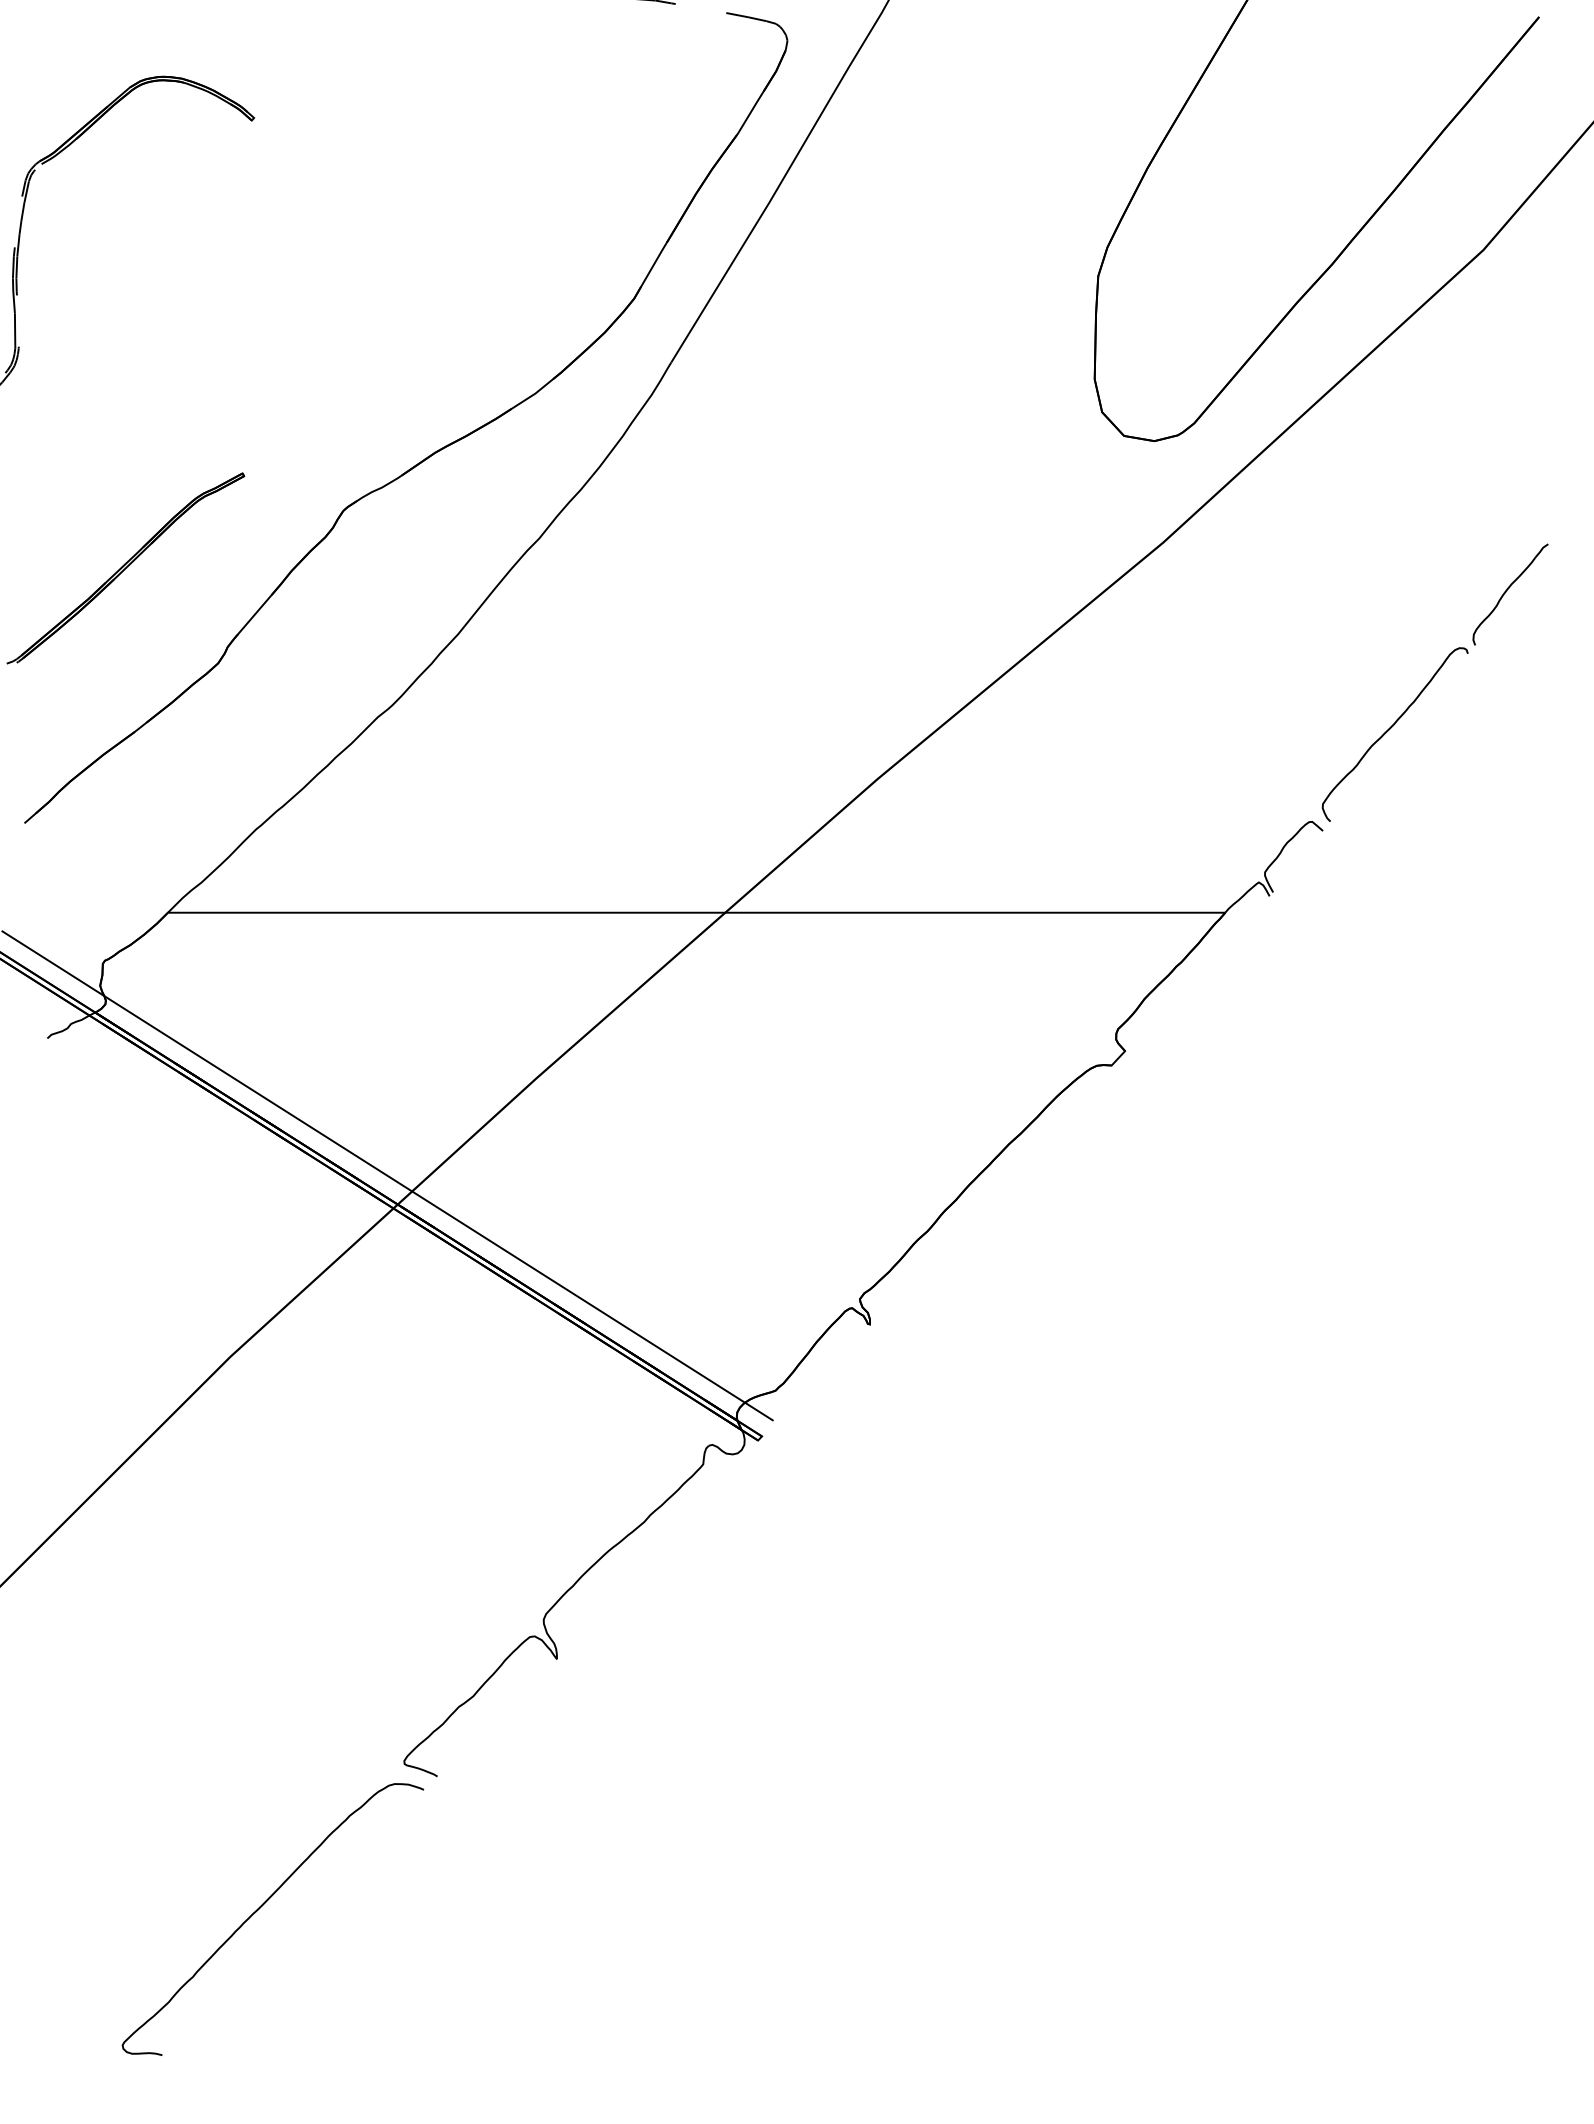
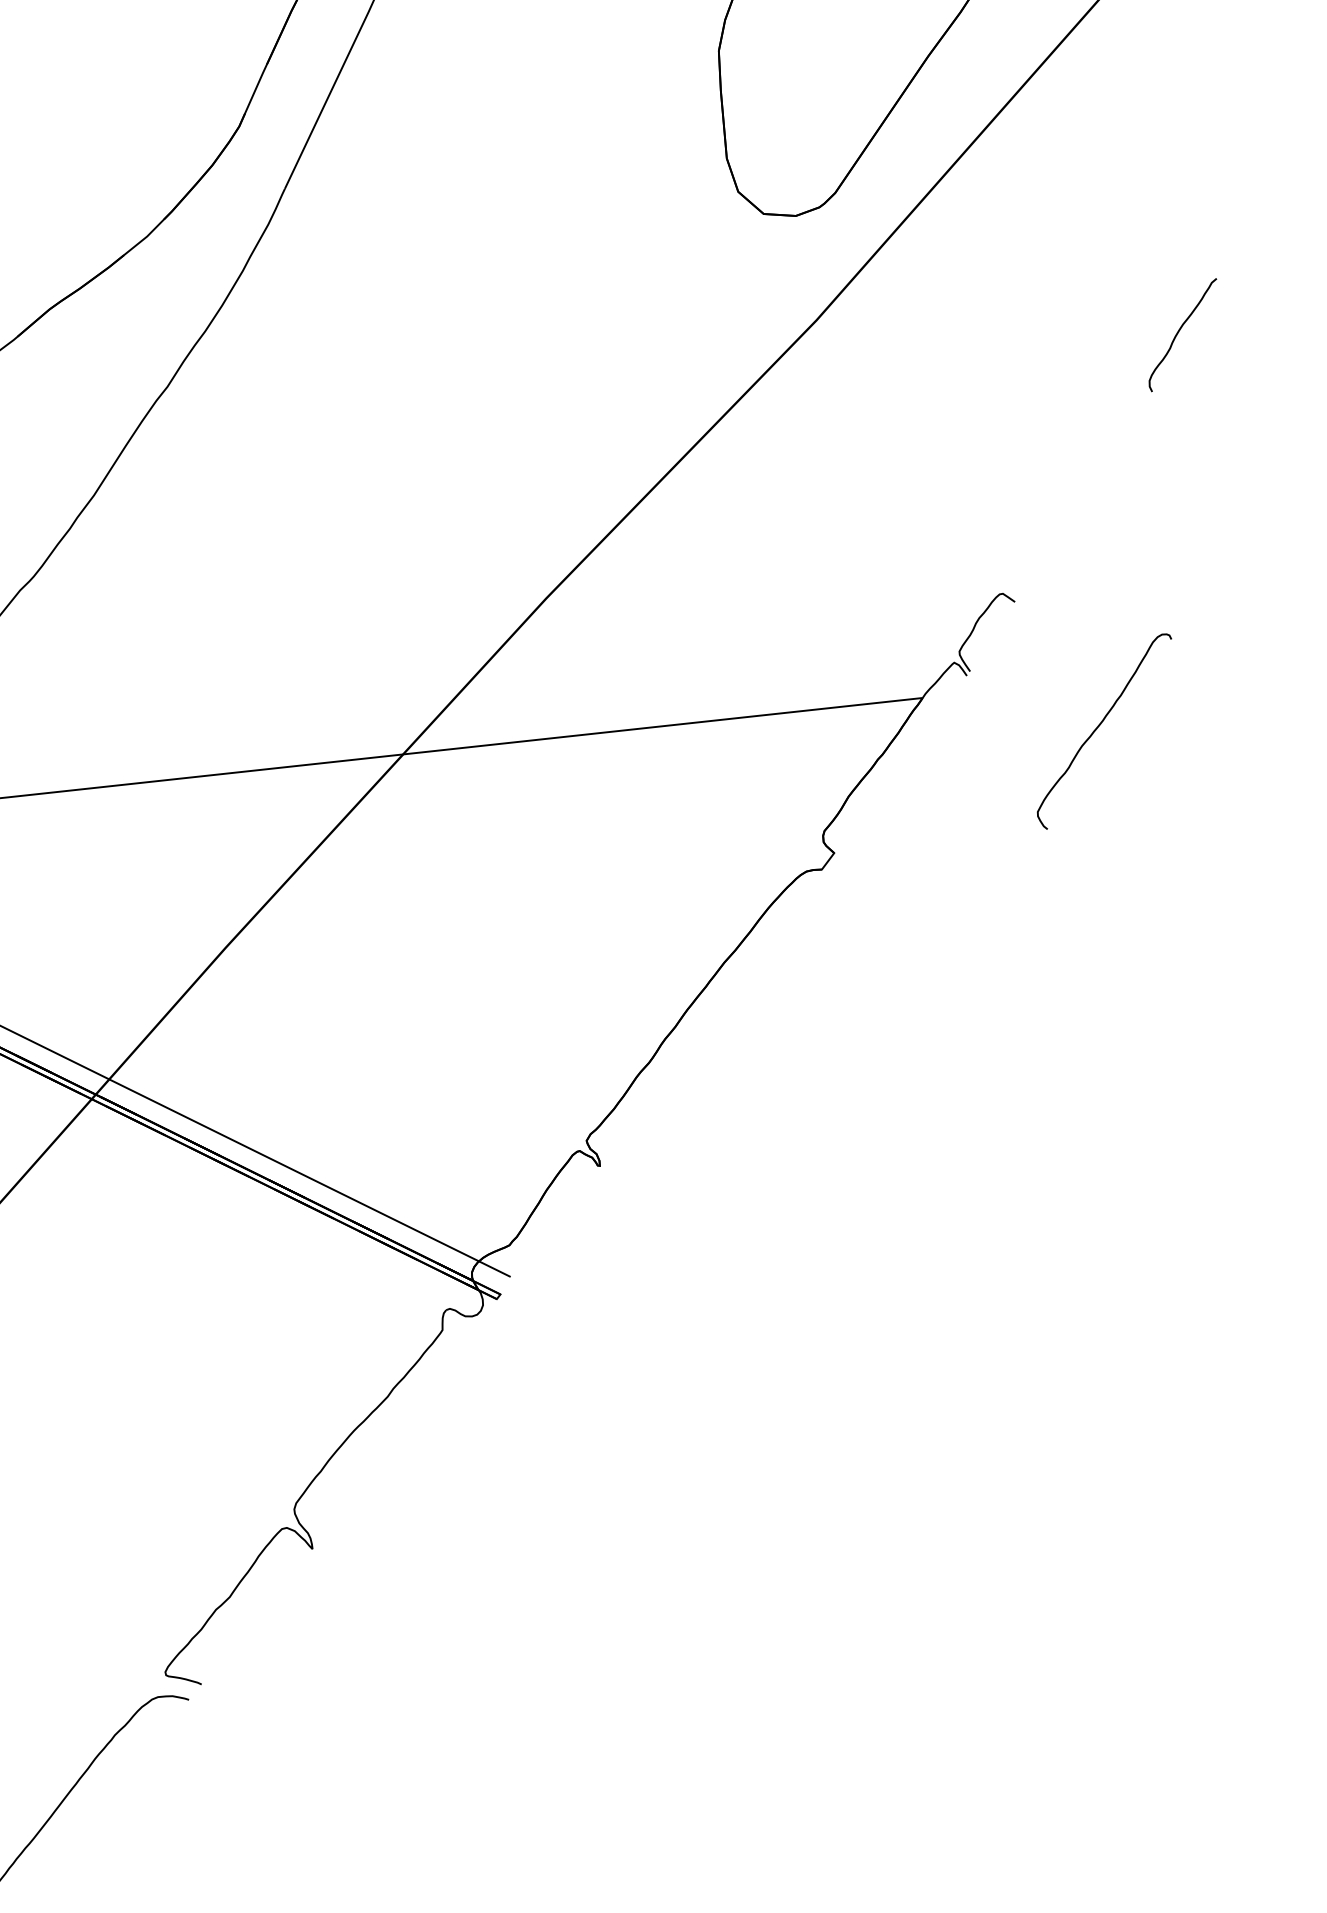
curve: (1390, 729) -> (1099, 726), moved

